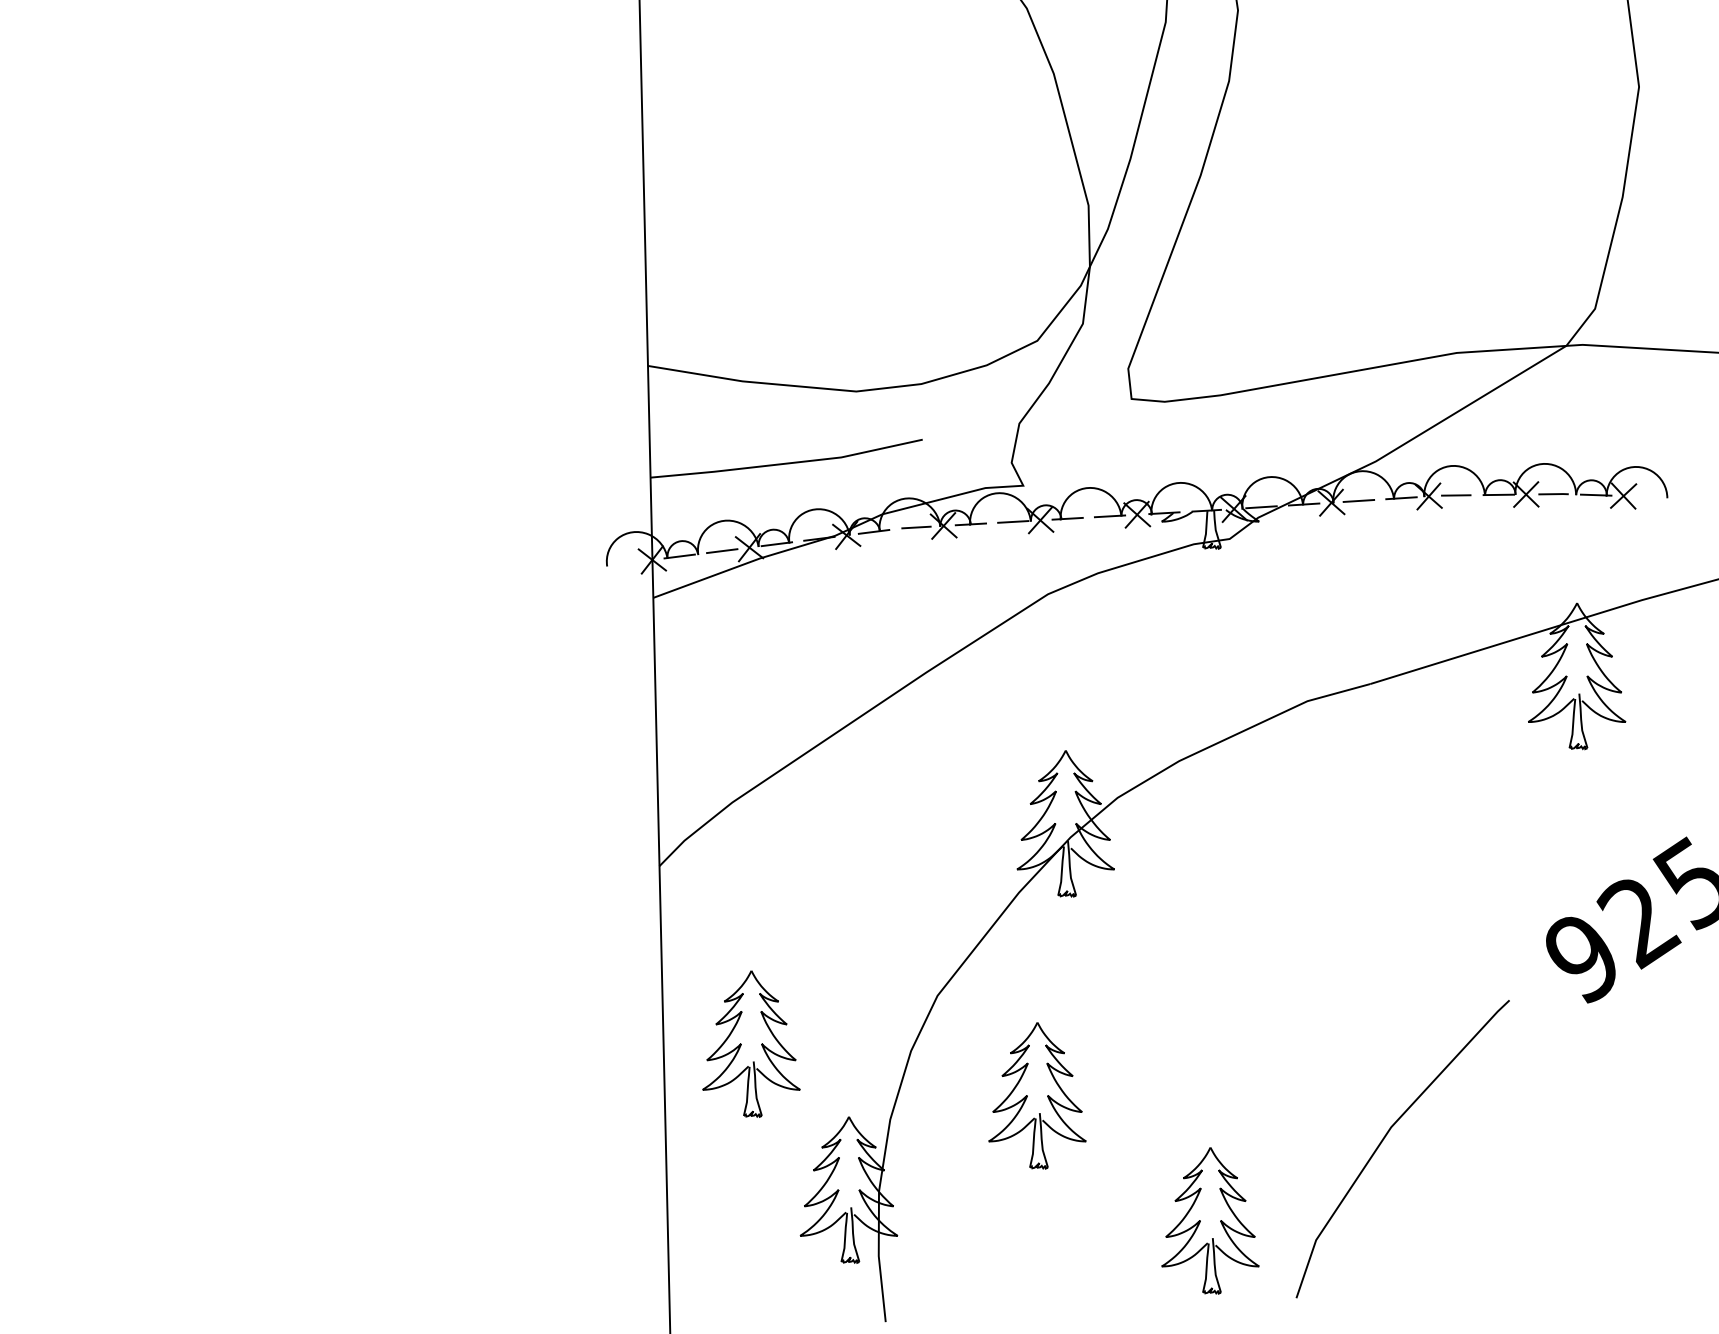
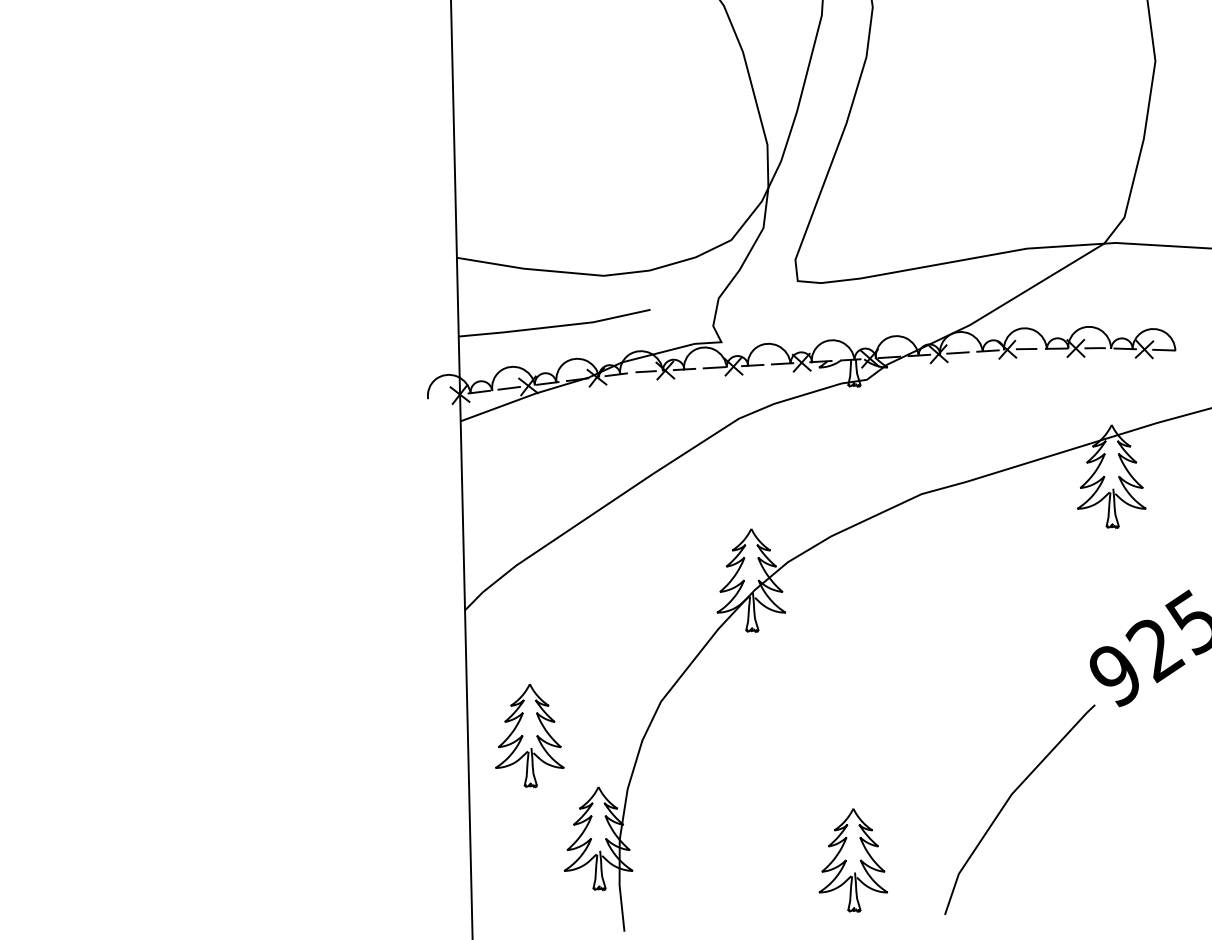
line: (1650, 496) -> (1163, 349), added
part: (1037, 1095) -> (731, 772), removed
line: (1384, 1139) -> (1007, 803), moved

